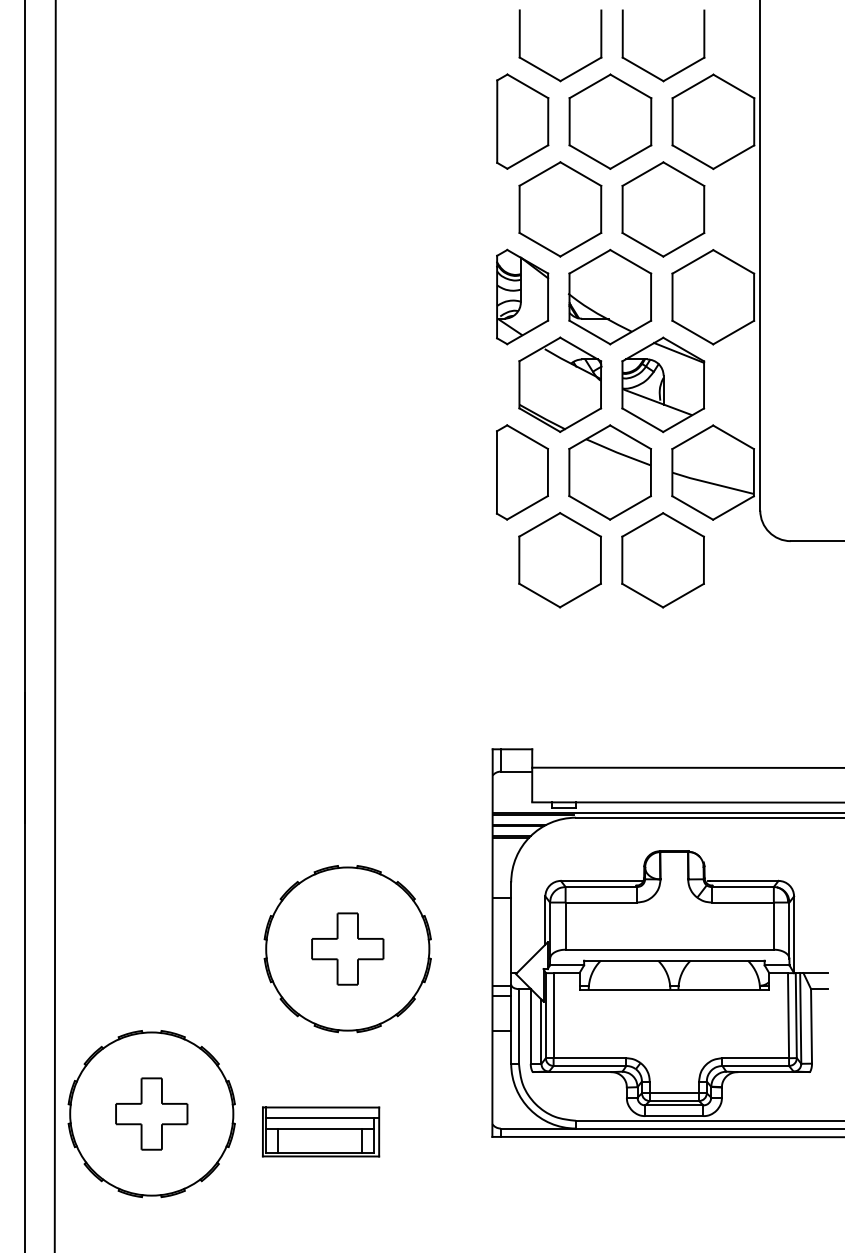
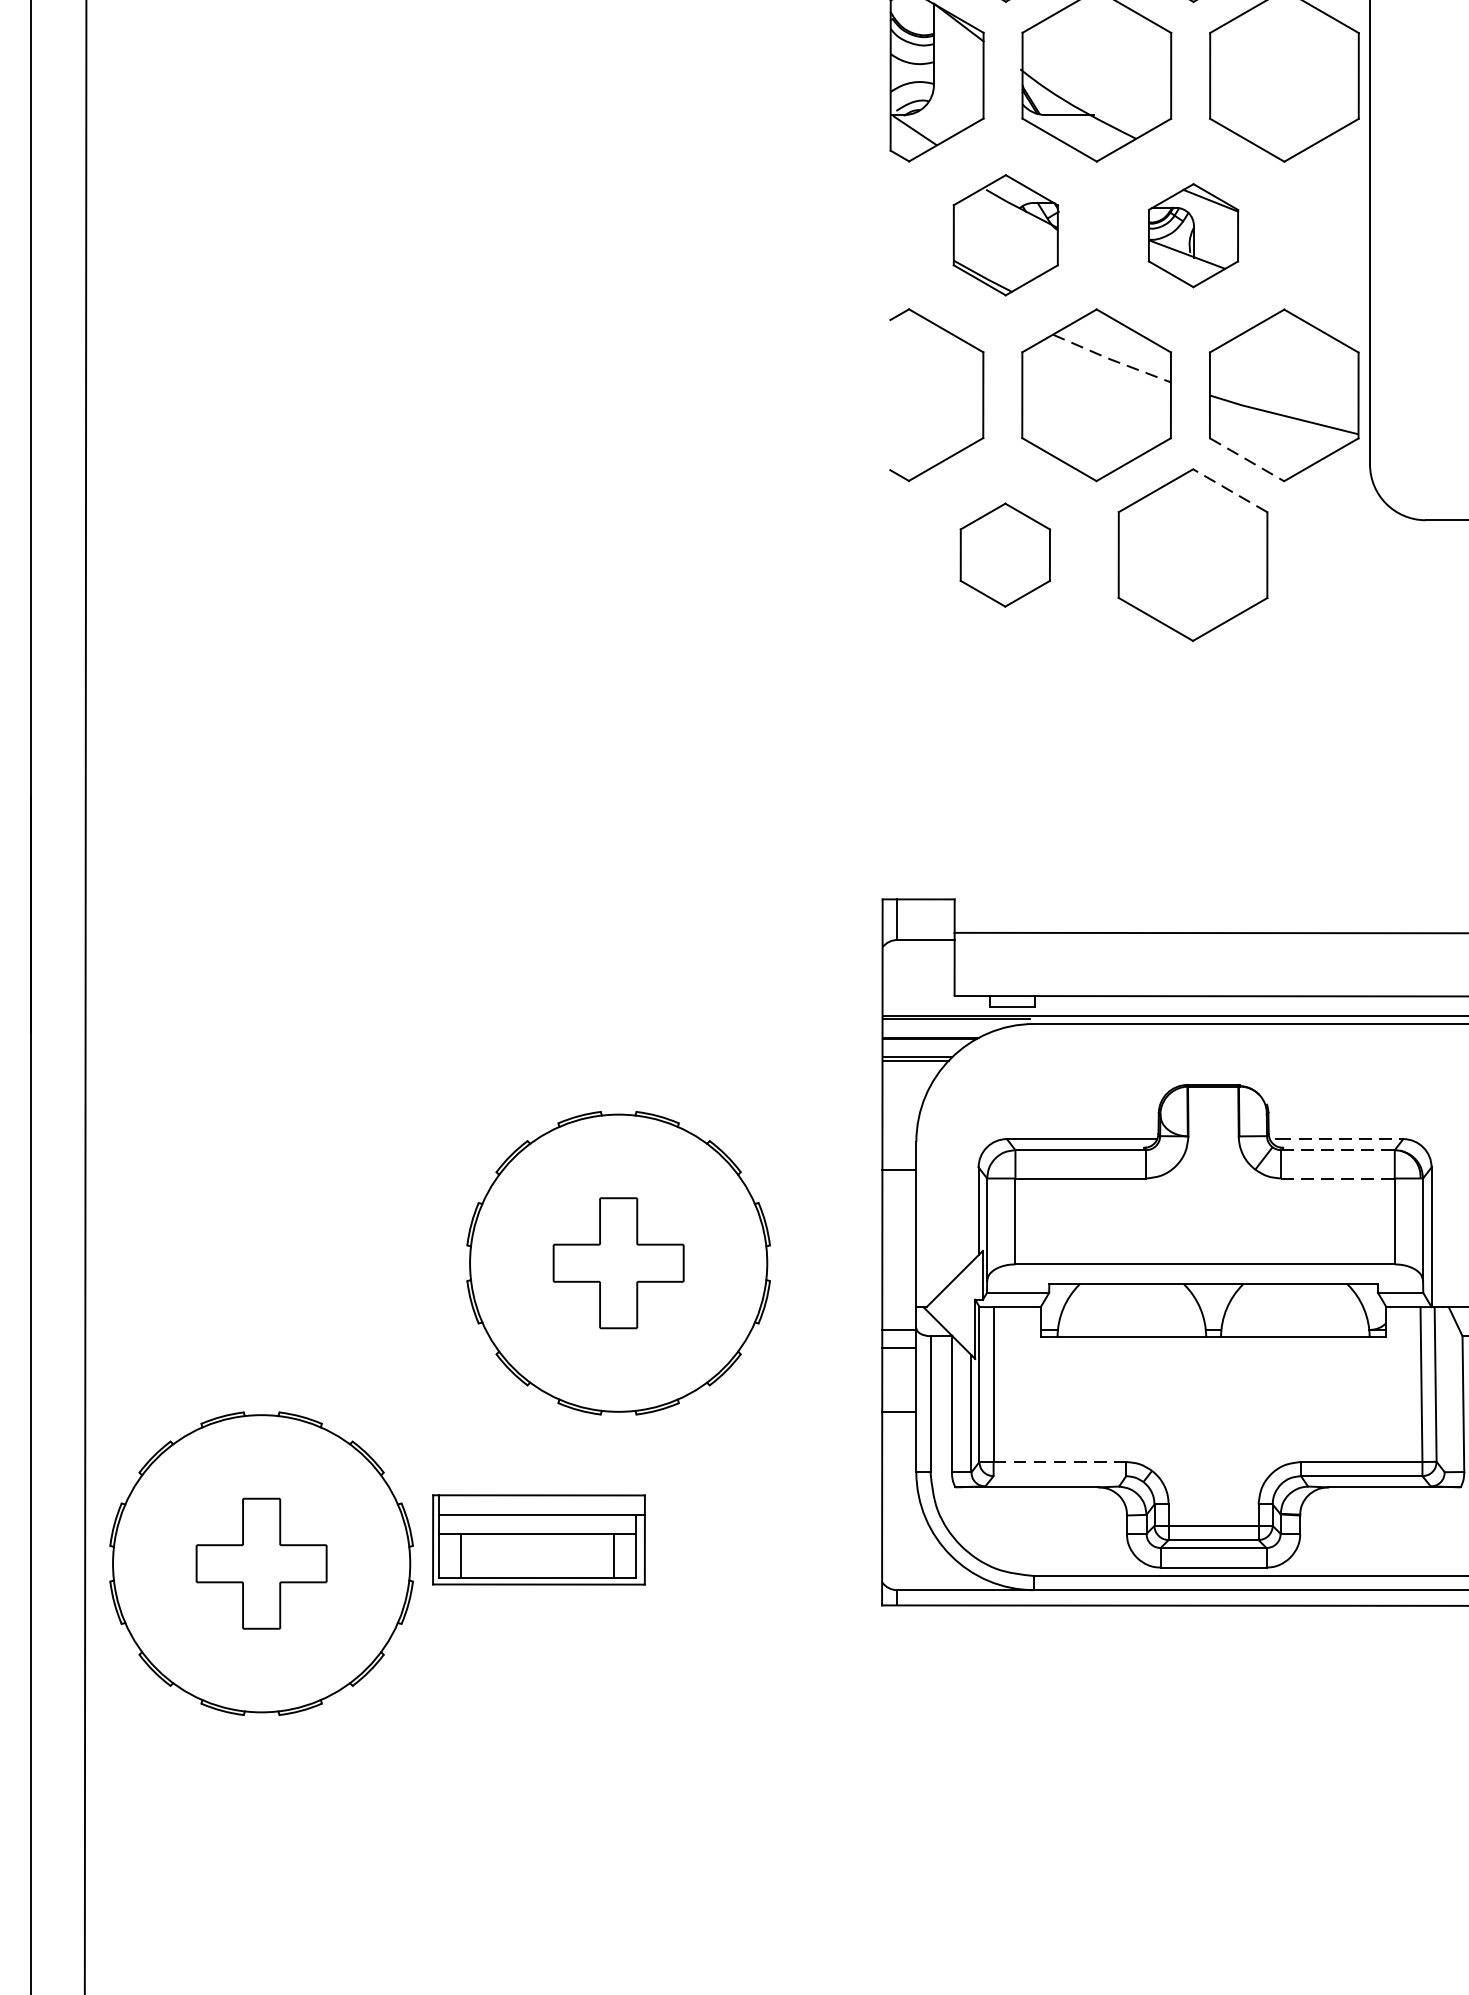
part: (560, 384) -> (1006, 234), size x0.7
part: (663, 384) -> (1193, 234), size x0.6
line: (617, 452) -> (1109, 358), solid -> dashed
line: (496, 472) -> (889, 395), removed
line: (692, 507) -> (1246, 458), solid -> dashed
line: (683, 524) -> (1230, 489), solid -> dashed
part: (559, 560) -> (1004, 555), size x0.6
line: (744, 880) -> (1341, 1138), solid -> dashed
line: (743, 887) -> (1339, 1151), solid -> dashed
line: (743, 902) -> (1339, 1178), solid -> dashed
line: (800, 1018) -> (1443, 1389), removed
line: (590, 1058) -> (1060, 1462), solid -> dashed
line: (589, 1065) -> (1058, 1475), removed
part: (320, 1131) -> (538, 1539), moved

